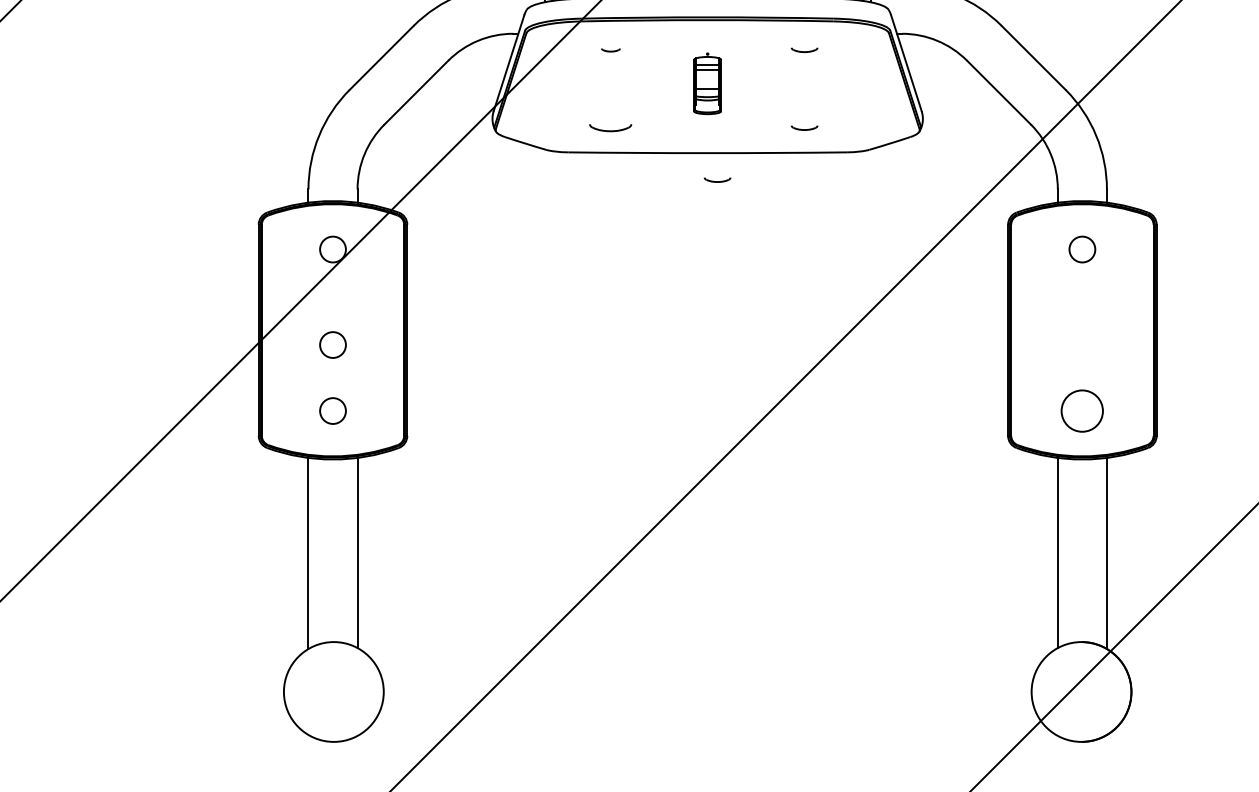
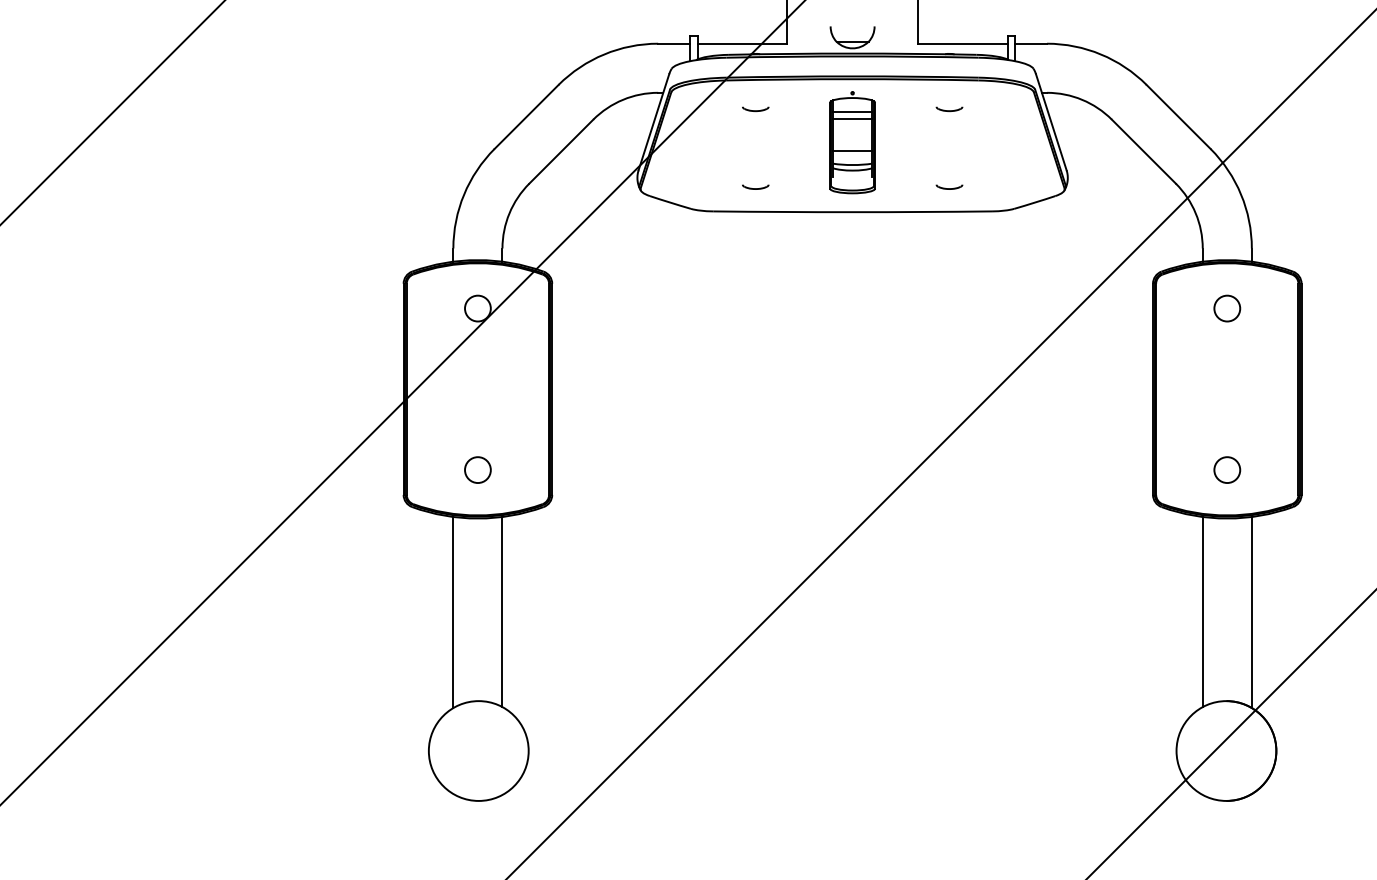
part: (610, 50) -> (755, 109), size x1.43
part: (707, 83) -> (852, 142), size x1.67
part: (610, 127) -> (755, 186), size x0.62
part: (717, 179) -> (862, 238), removed
circle: (332, 344) -> (477, 403), removed
circle: (1082, 410) -> (1227, 469), size x0.62

